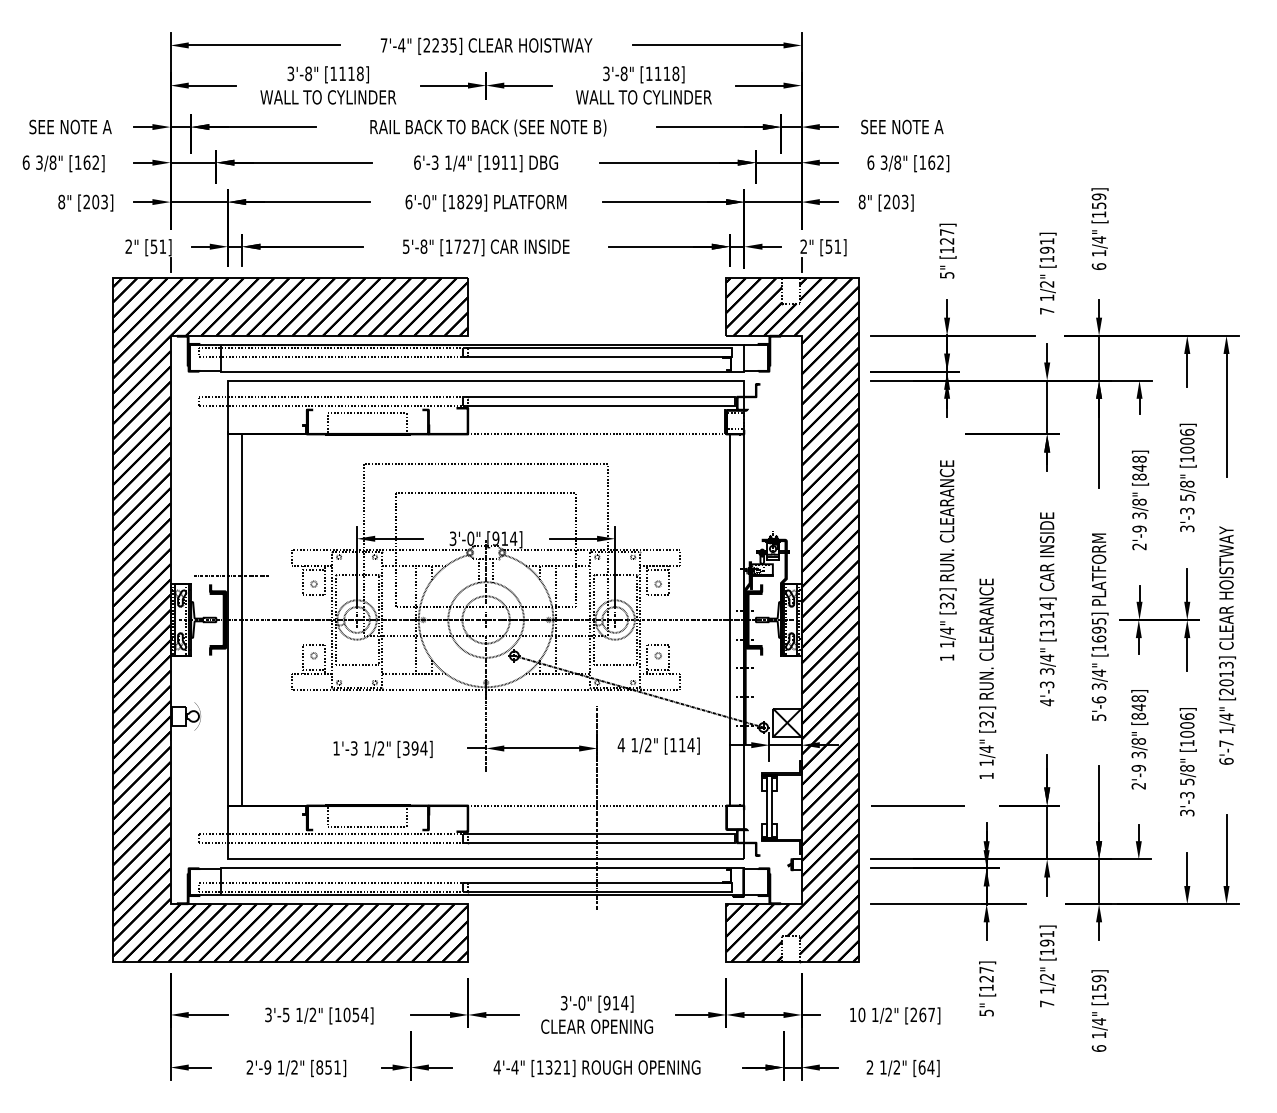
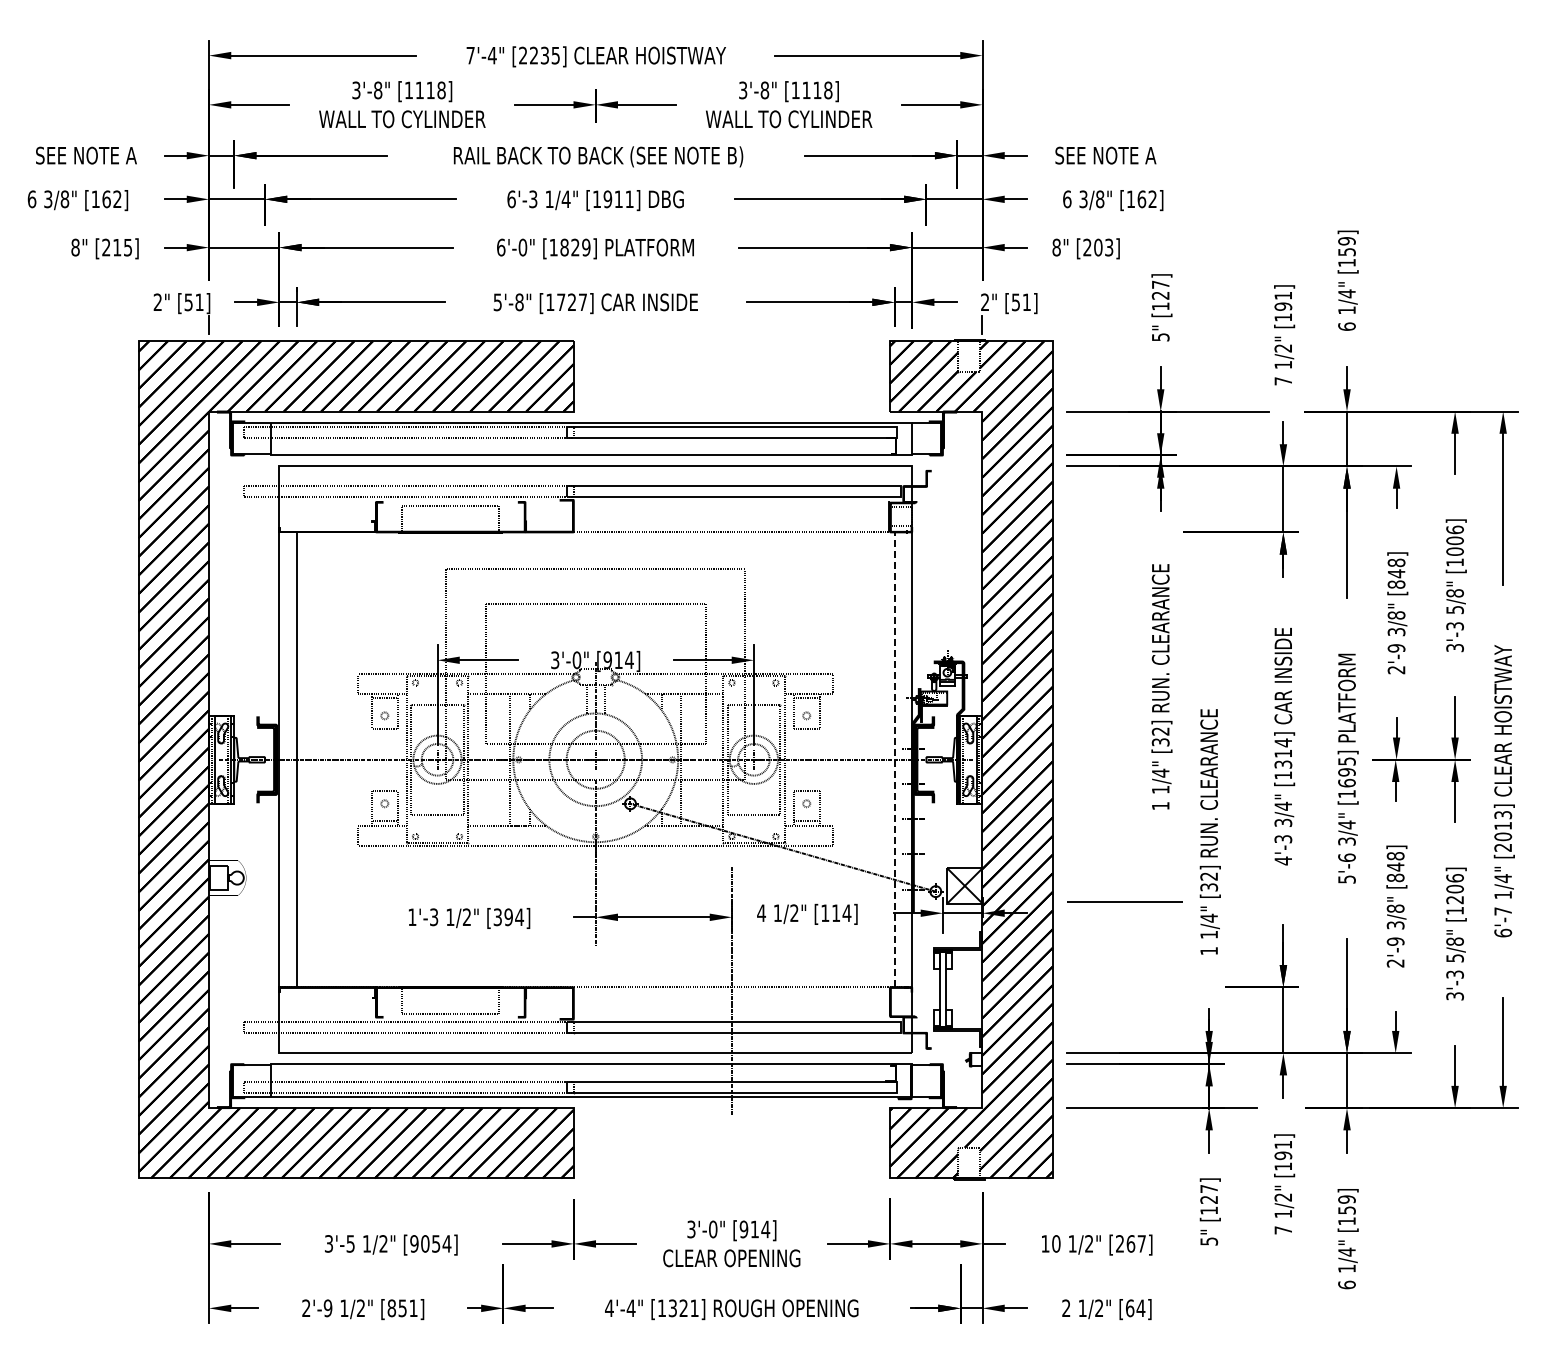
text: (100, 201) -> (122, 247), [203] -> [215]
line: (231, 576) -> (283, 706), removed
line: (729, 619) -> (894, 759), solid -> dashed
text: (1186, 733) -> (1454, 899), [1006] -> [1206]
line: (917, 804) -> (1124, 901), moved
text: (338, 1014) -> (414, 1243), [1054] -> [9054]

